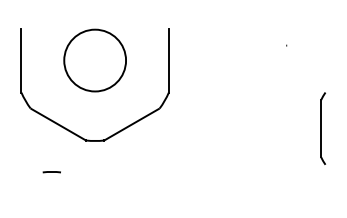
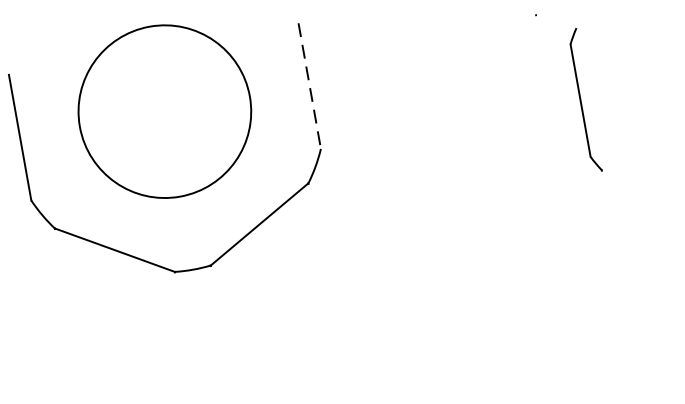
circle: (95, 60) -> (165, 111), size x1.4
line: (168, 60) -> (308, 85), solid -> dashed
part: (322, 128) -> (583, 99), moved
line: (51, 172) -> (118, 346), removed

